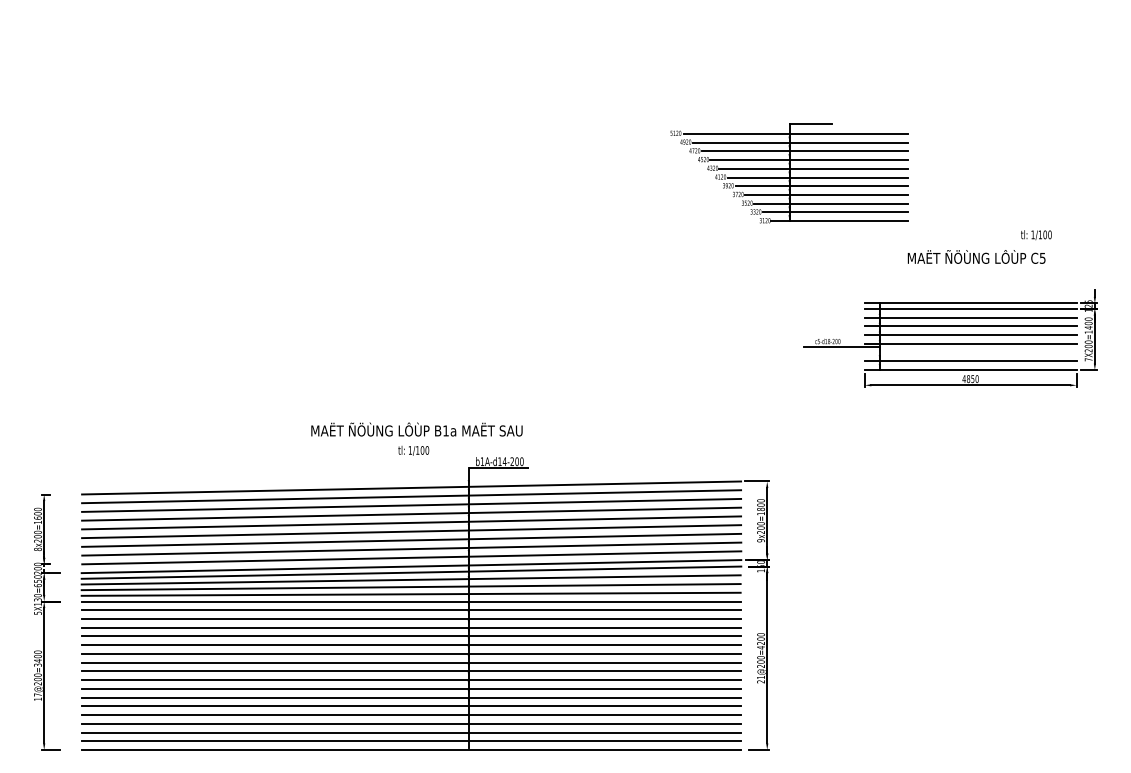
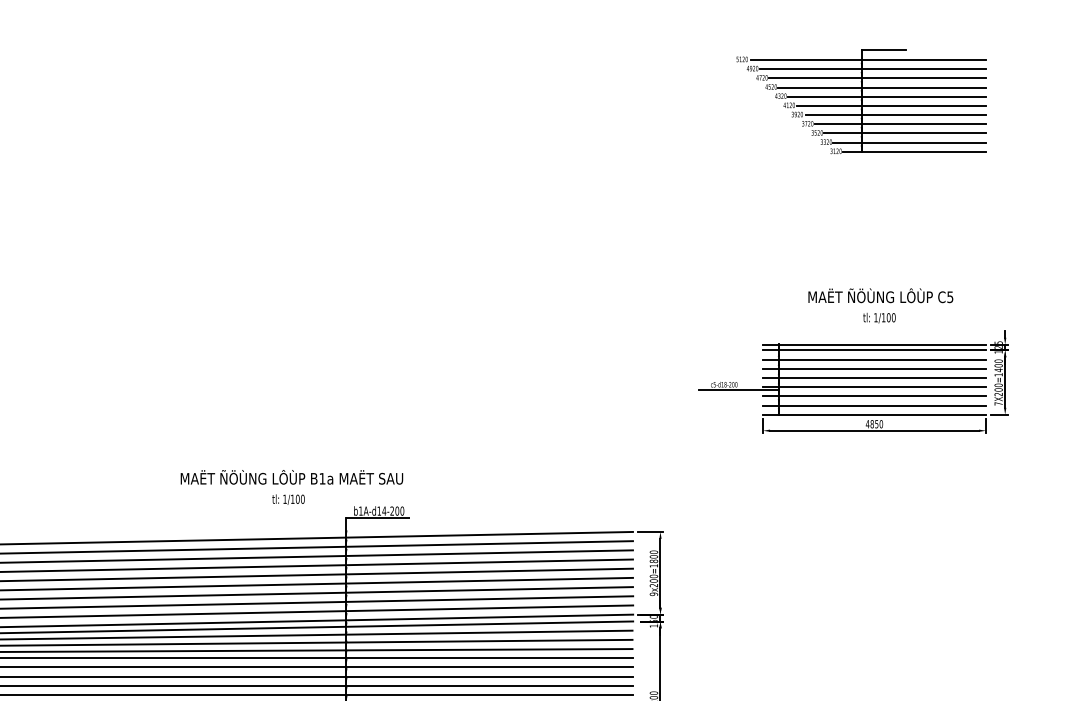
part: (789, 173) -> (861, 101), moved
text: (1036, 235) -> (879, 318), moved
line: (970, 352) -> (874, 396), added

